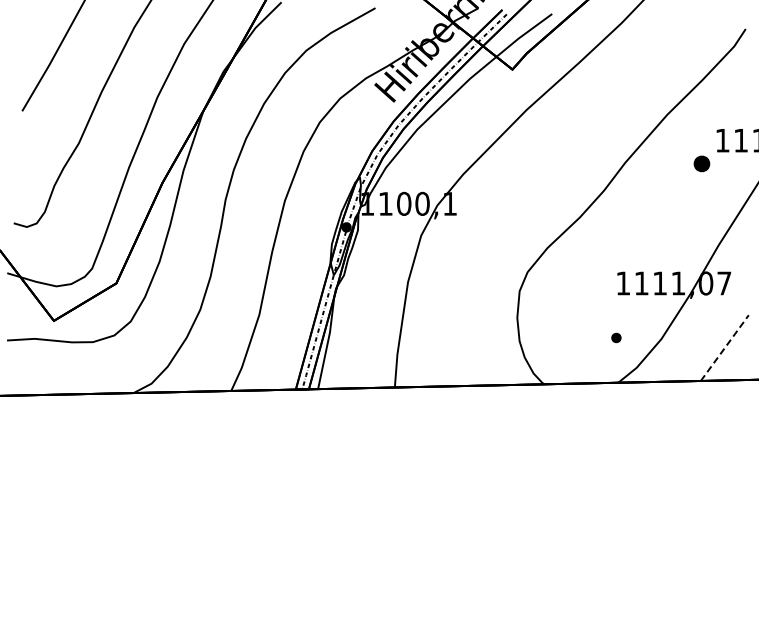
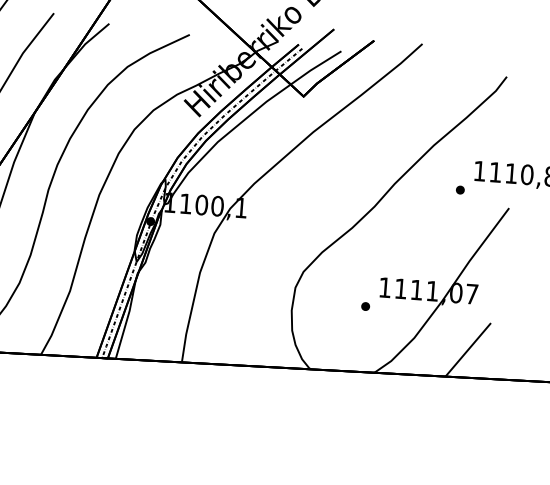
part: (701, 164) -> (460, 190), size x0.62
part: (616, 337) -> (365, 306), moved
line: (724, 348) -> (467, 350), dashed -> solid

